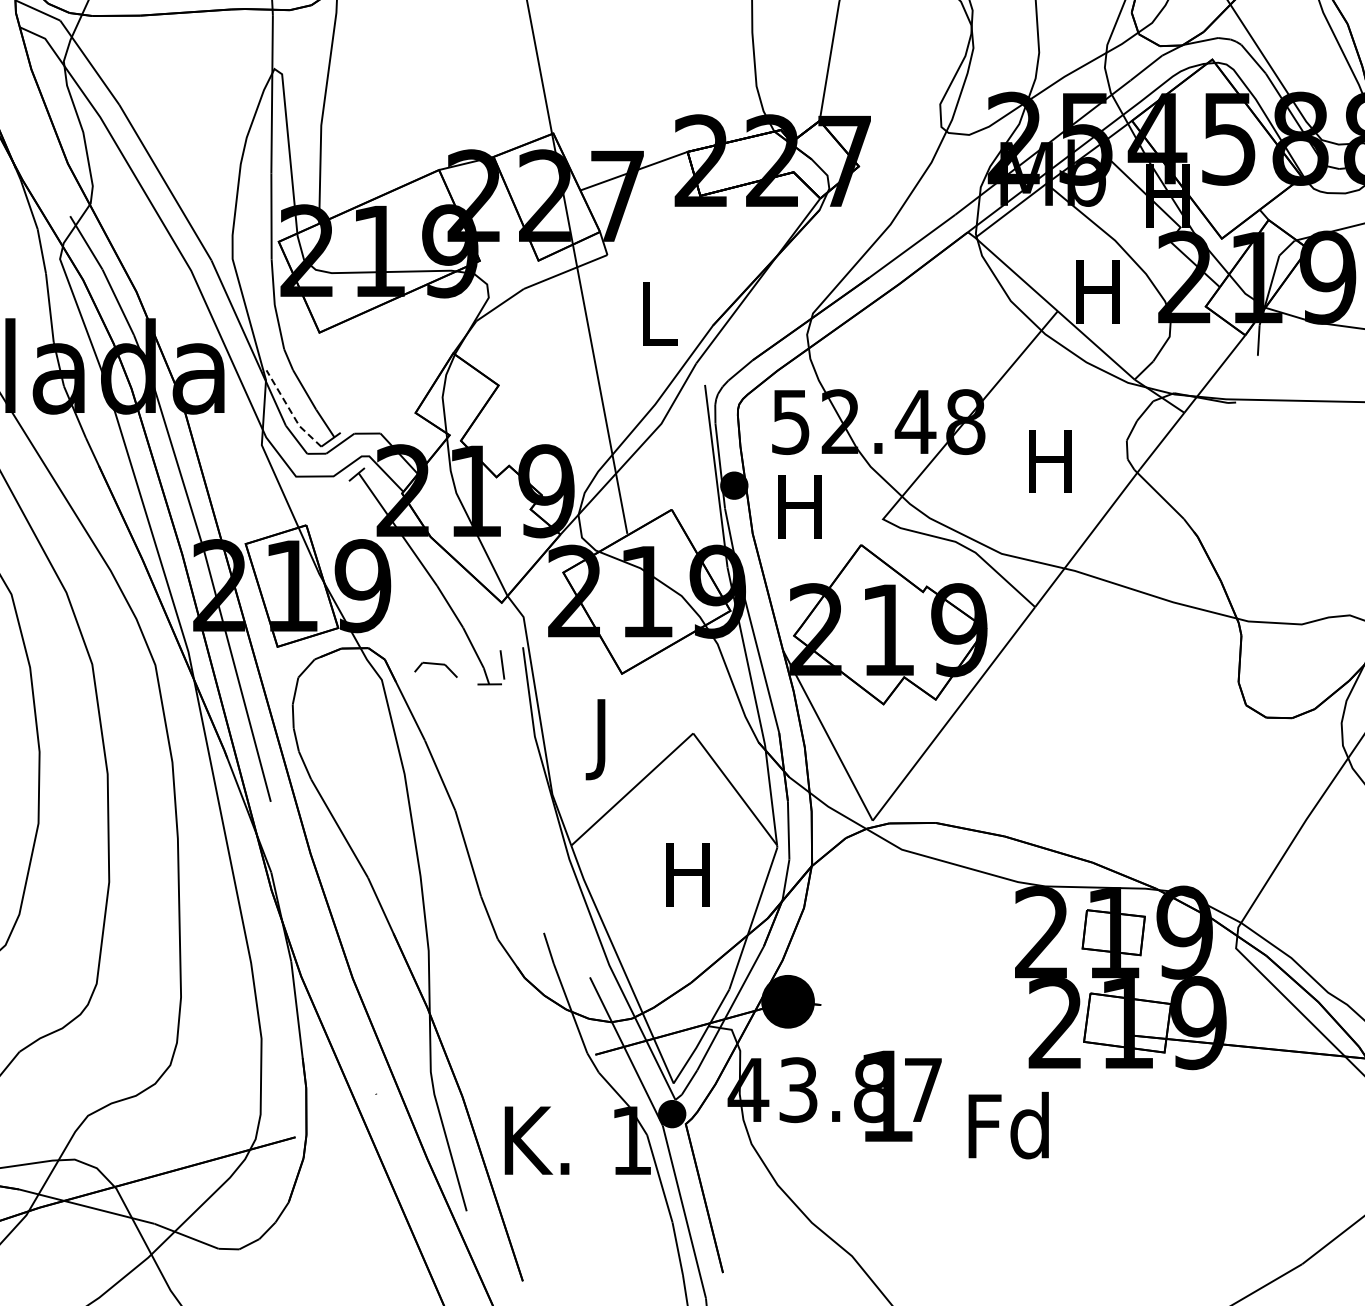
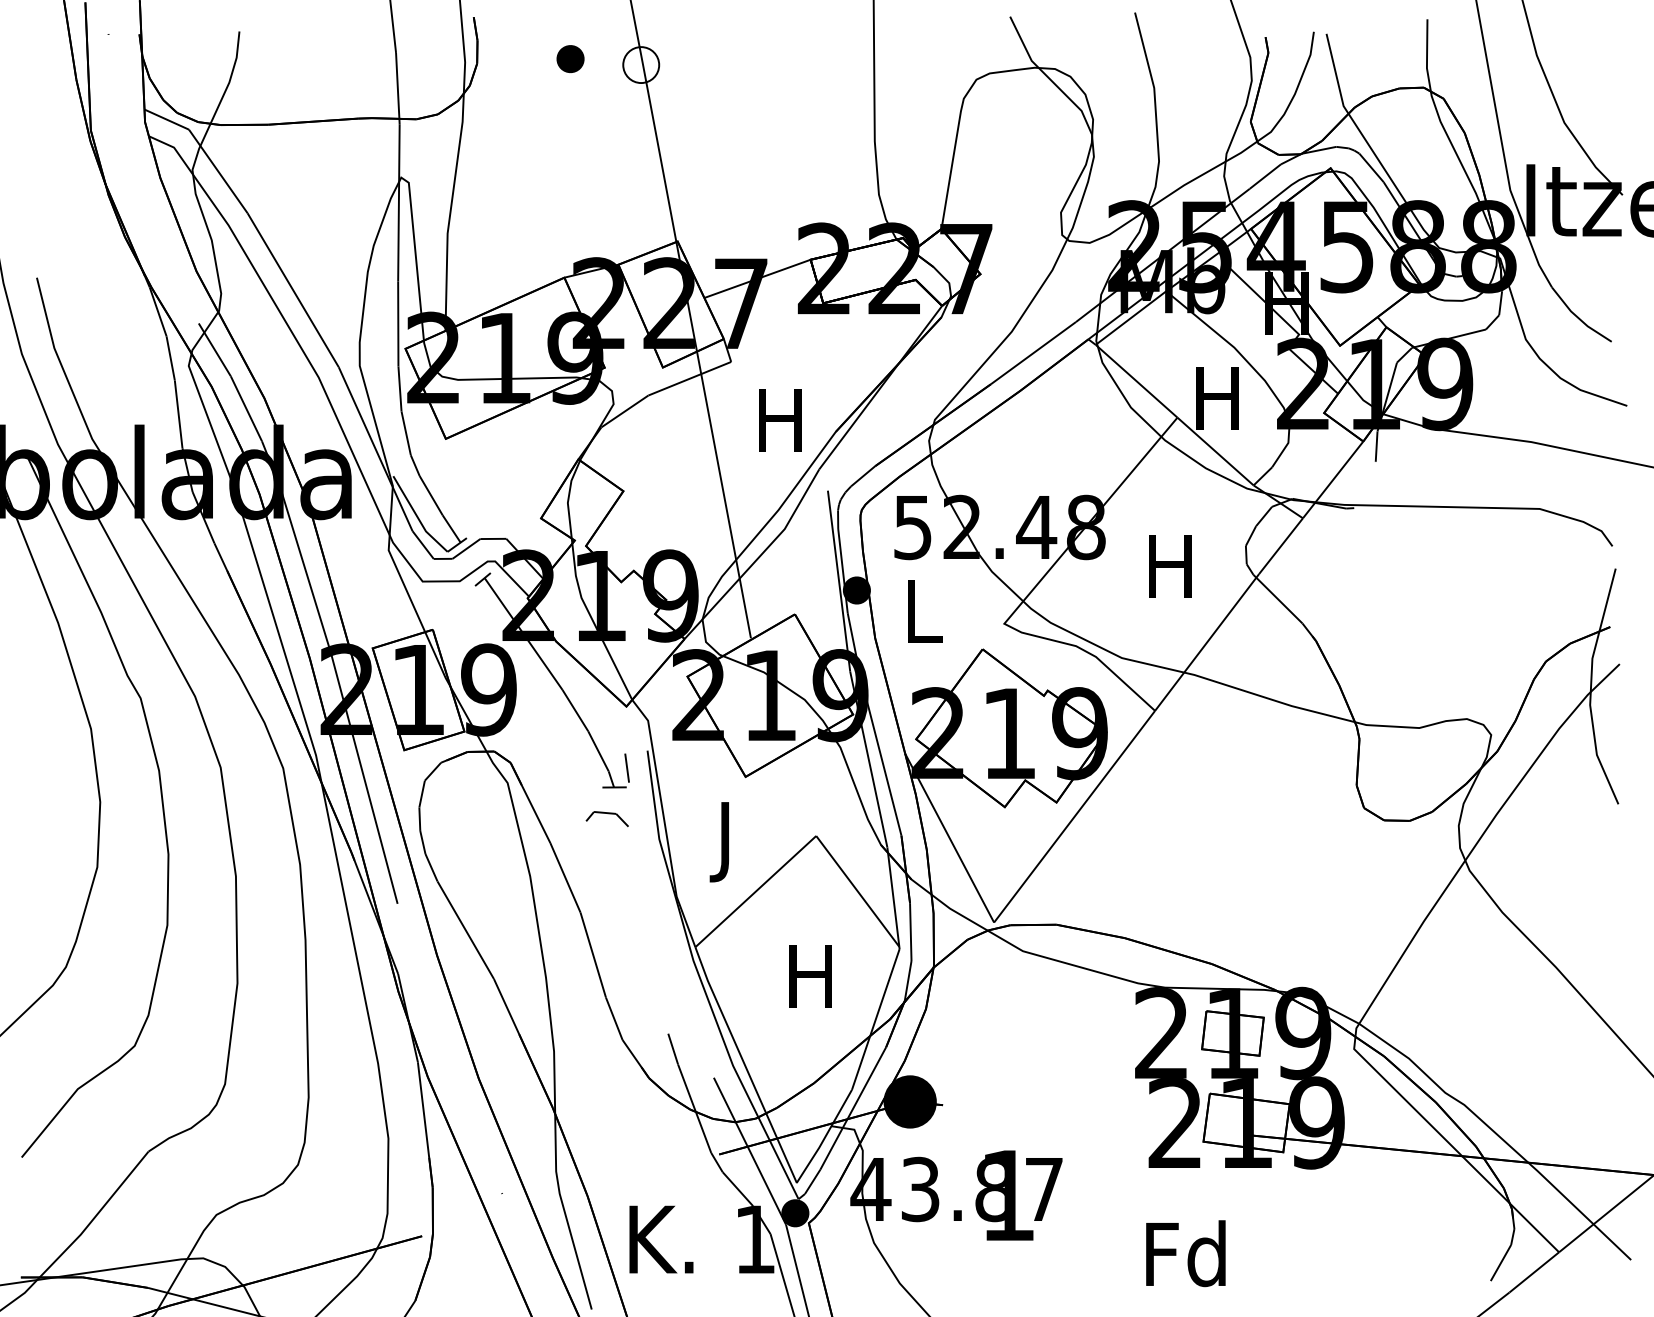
text: (657, 314) -> (780, 420), L -> H
line: (290, 412) -> (417, 517), dashed -> solid
text: (799, 506) -> (921, 611), H -> L
line: (437, 665) -> (608, 814), moved
text: (1008, 1125) -> (1185, 1253), moved

